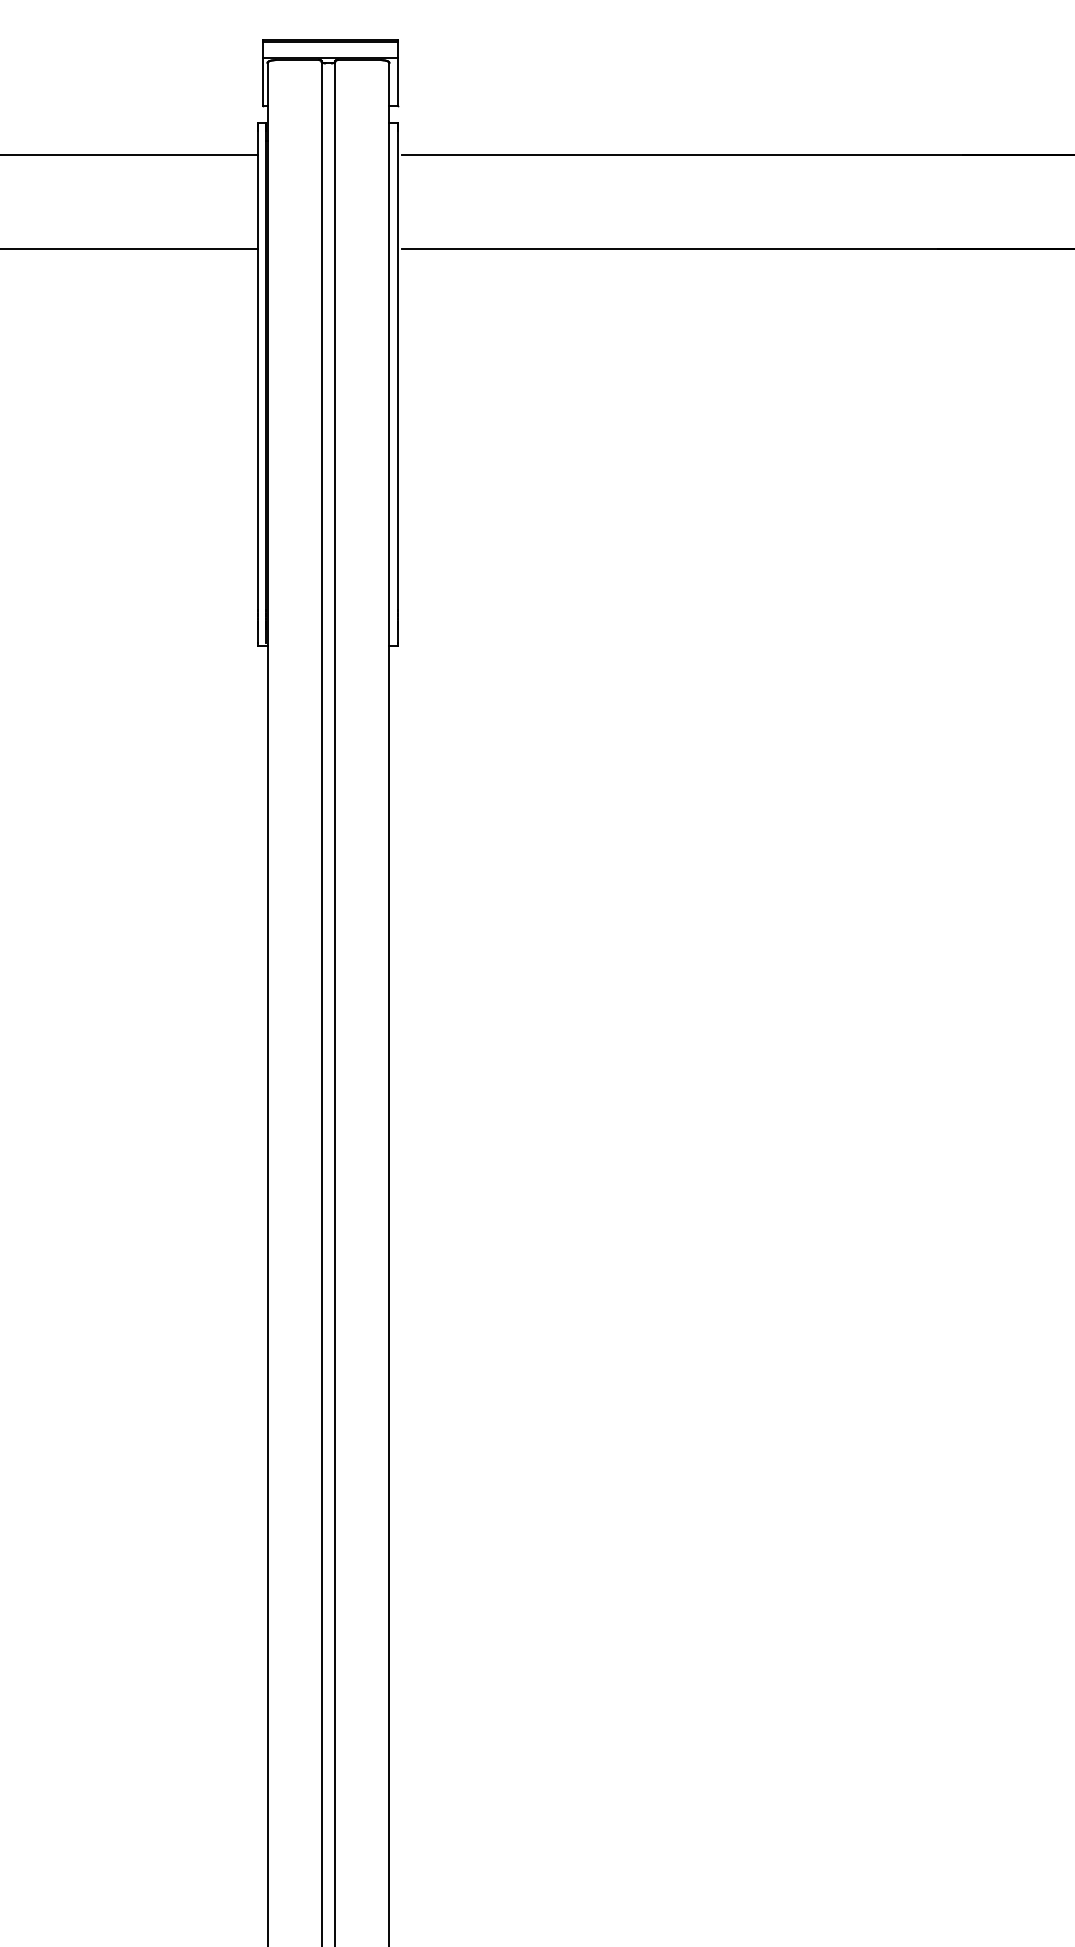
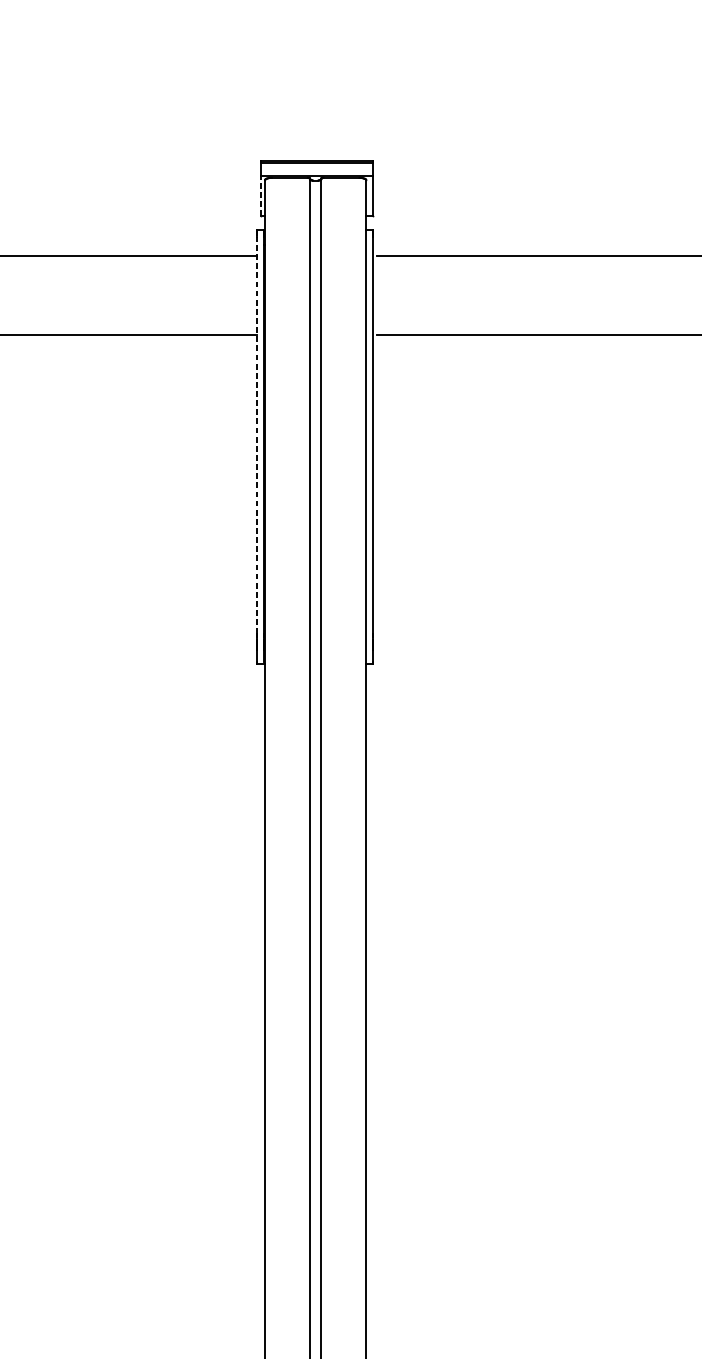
line: (262, 81) -> (260, 195), solid -> dashed
line: (258, 370) -> (257, 435), solid -> dashed

